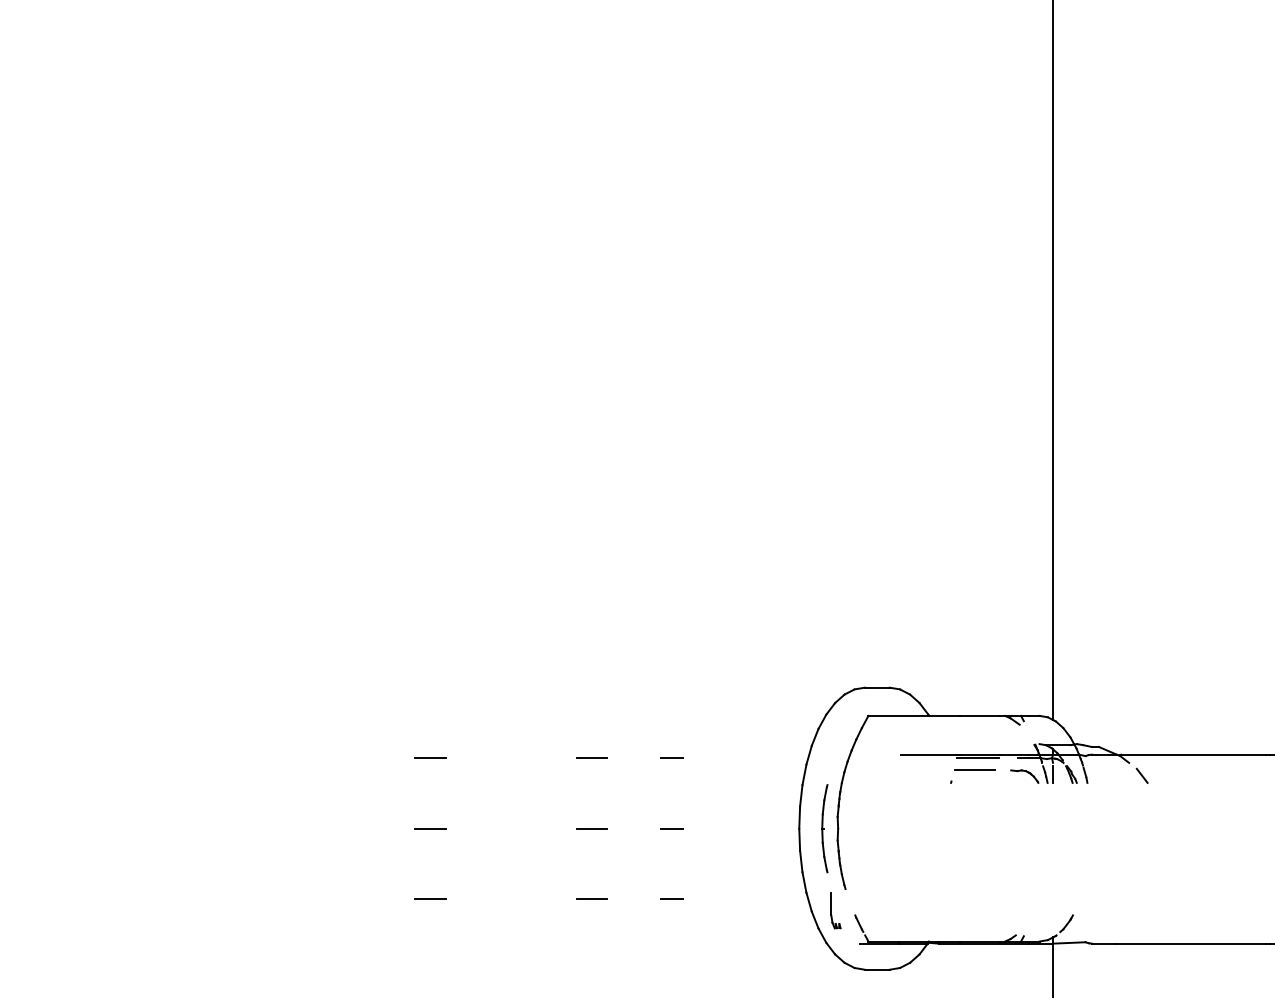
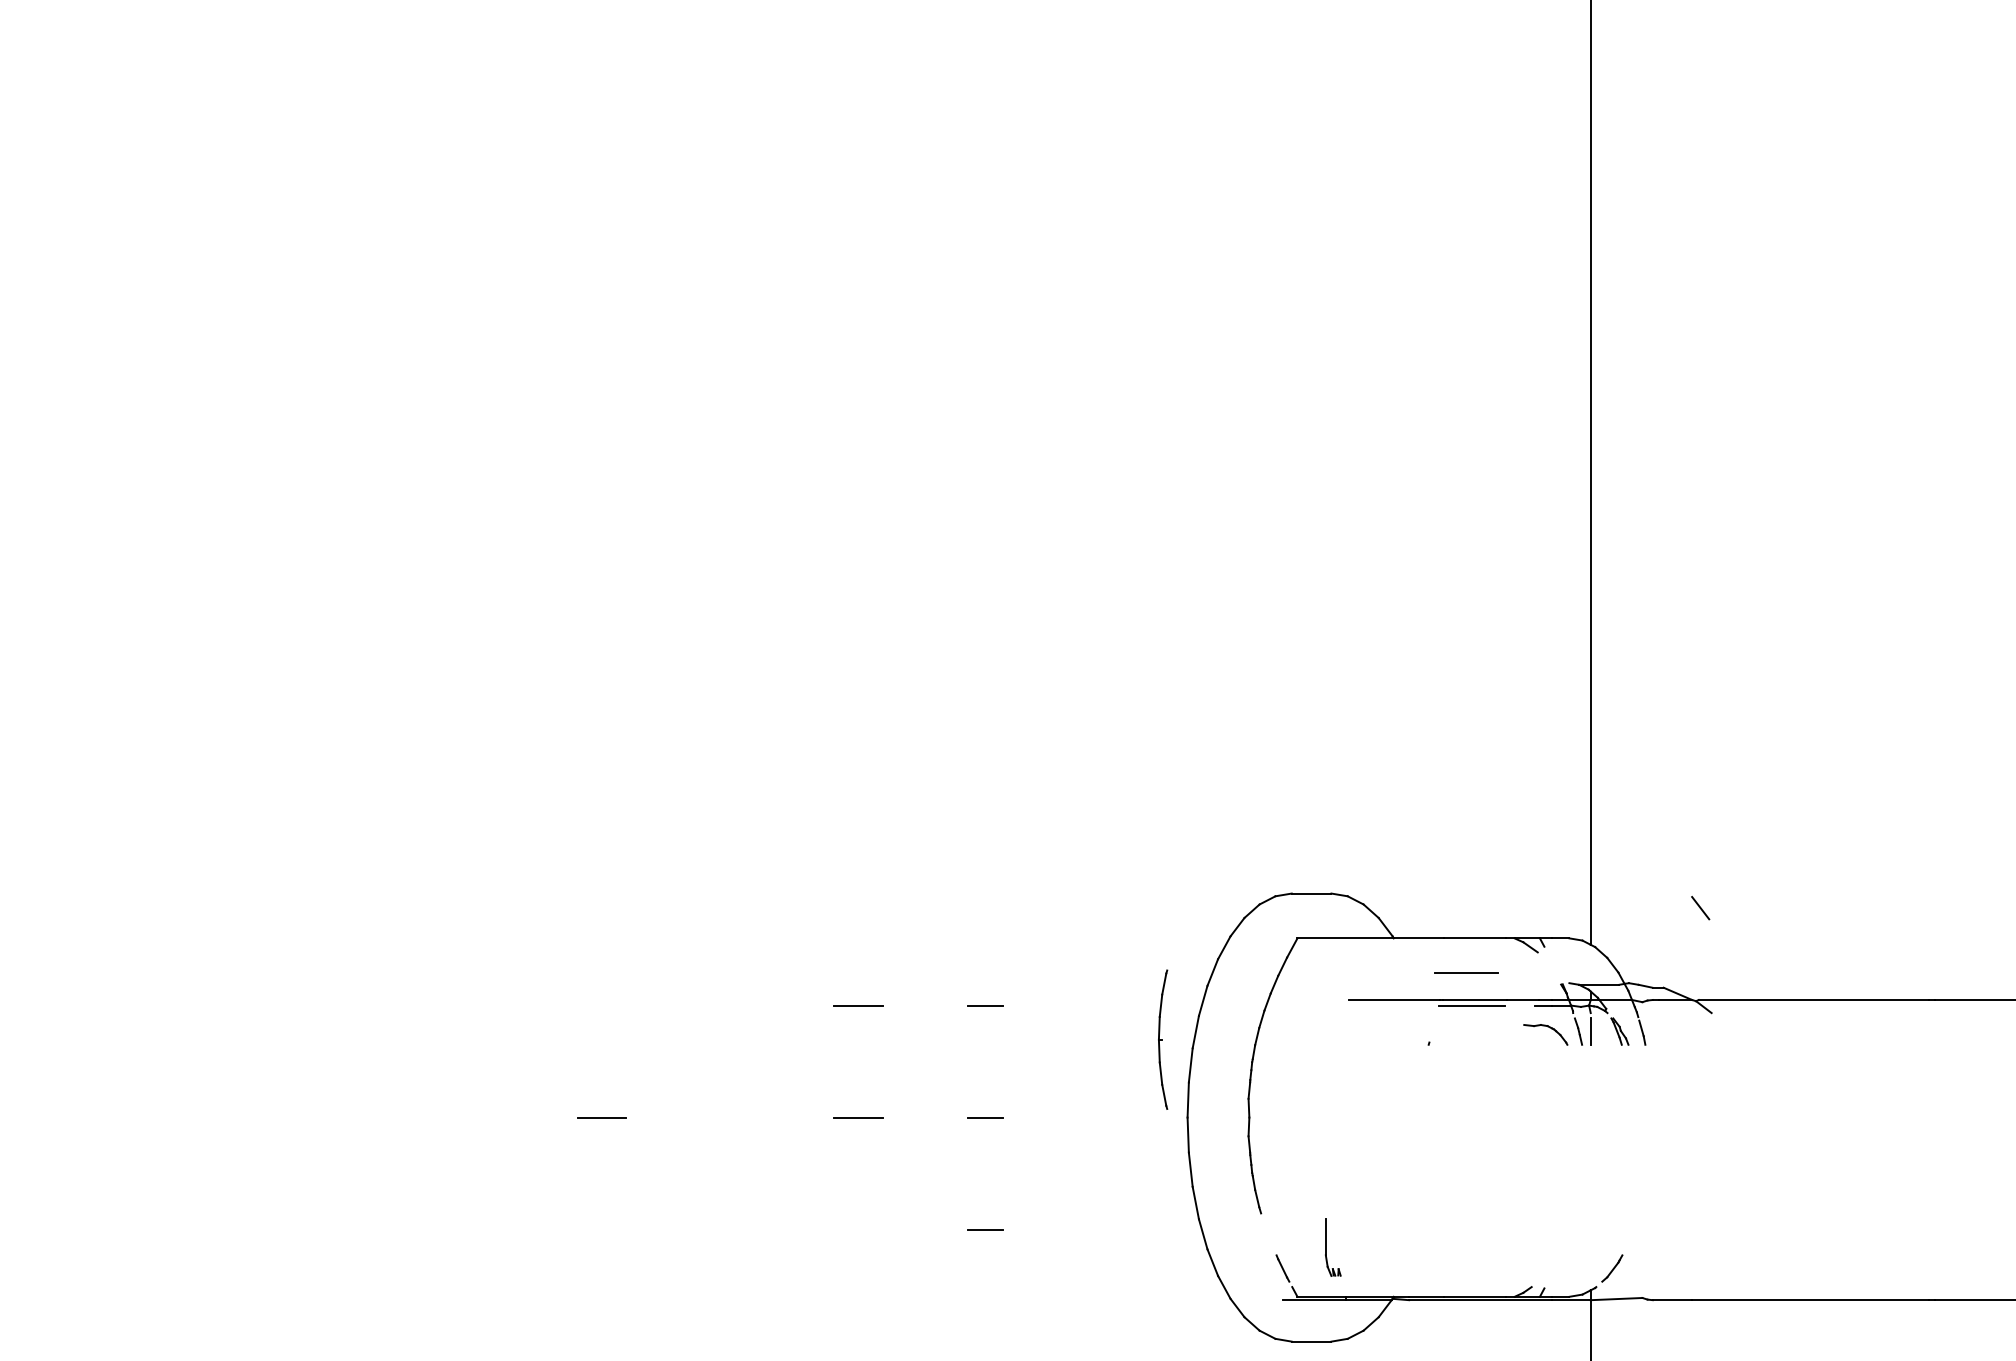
line: (430, 758) -> (601, 1006), removed
line: (974, 769) -> (1465, 971), moved
line: (1141, 775) -> (1699, 907), moved
part: (824, 828) -> (1162, 1039), moved
line: (430, 898) -> (601, 1228), removed
line: (591, 899) -> (857, 1230), removed
part: (835, 910) -> (1332, 1247), moved

